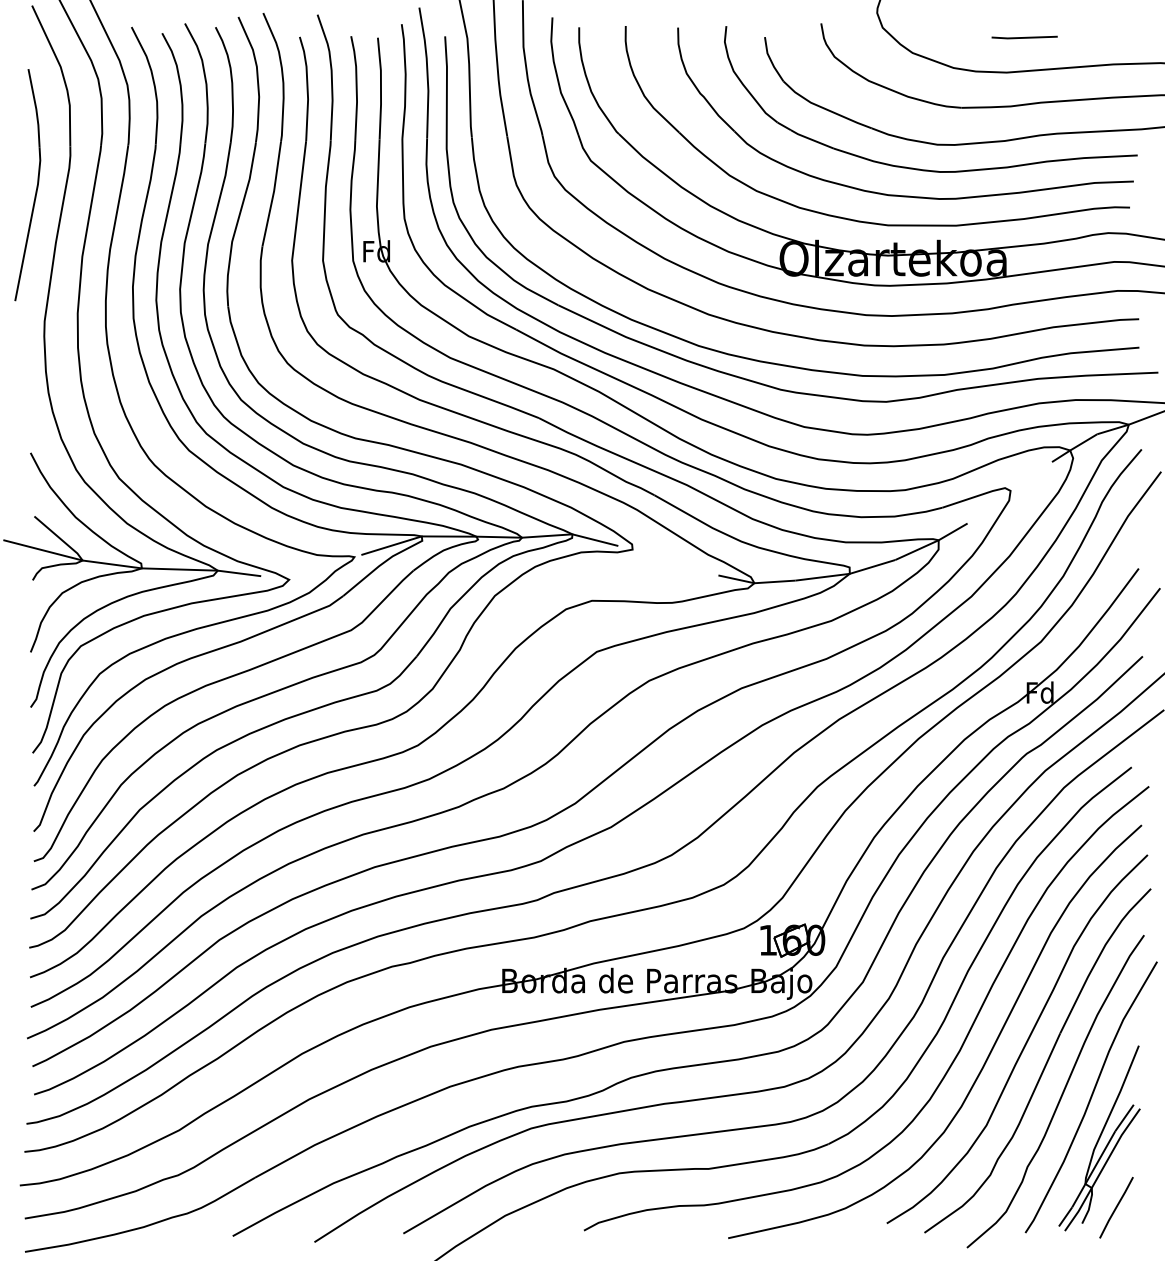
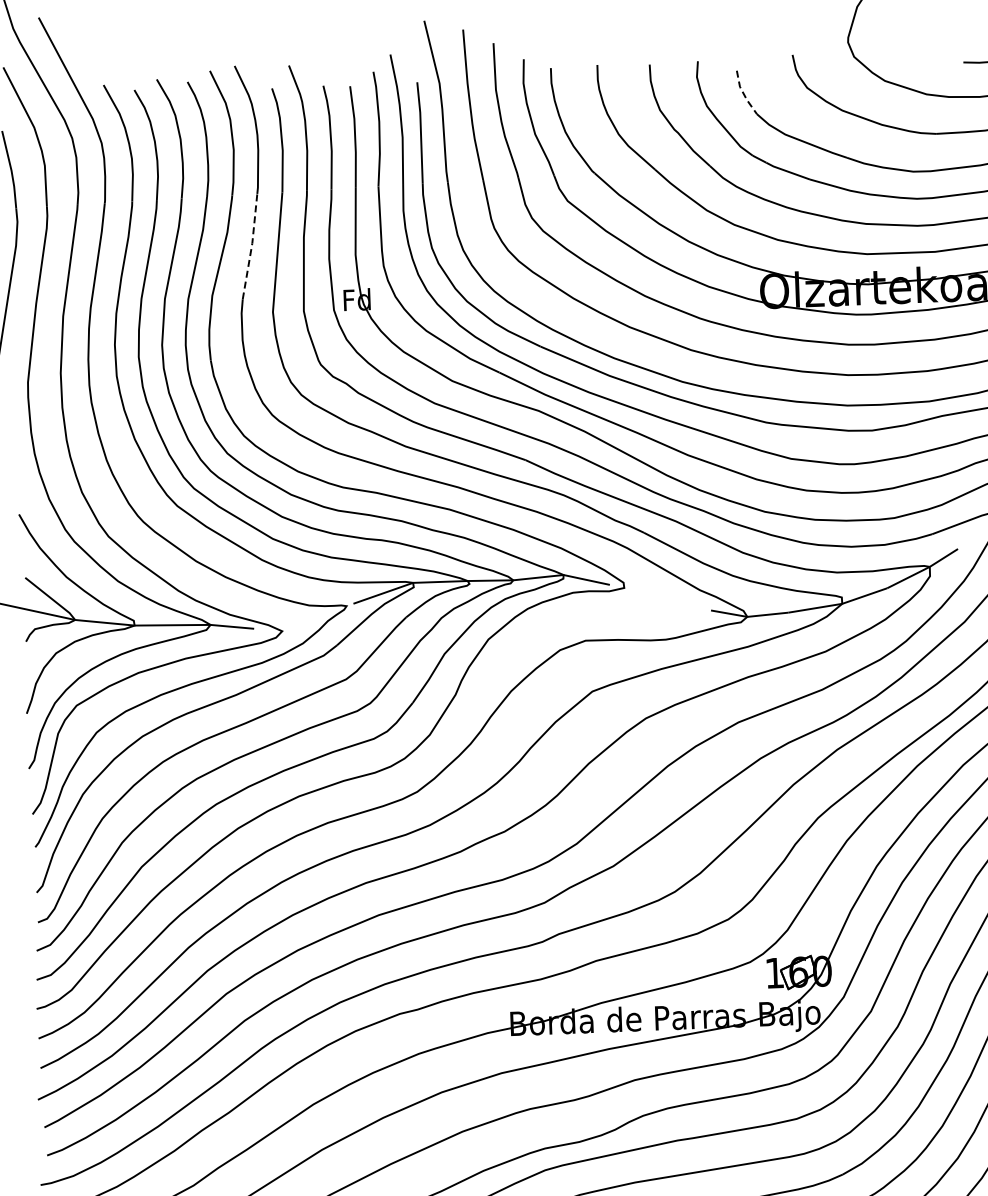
line: (771, 61) -> (744, 94), solid -> dashed
line: (273, 194) -> (251, 246), solid -> dashed

